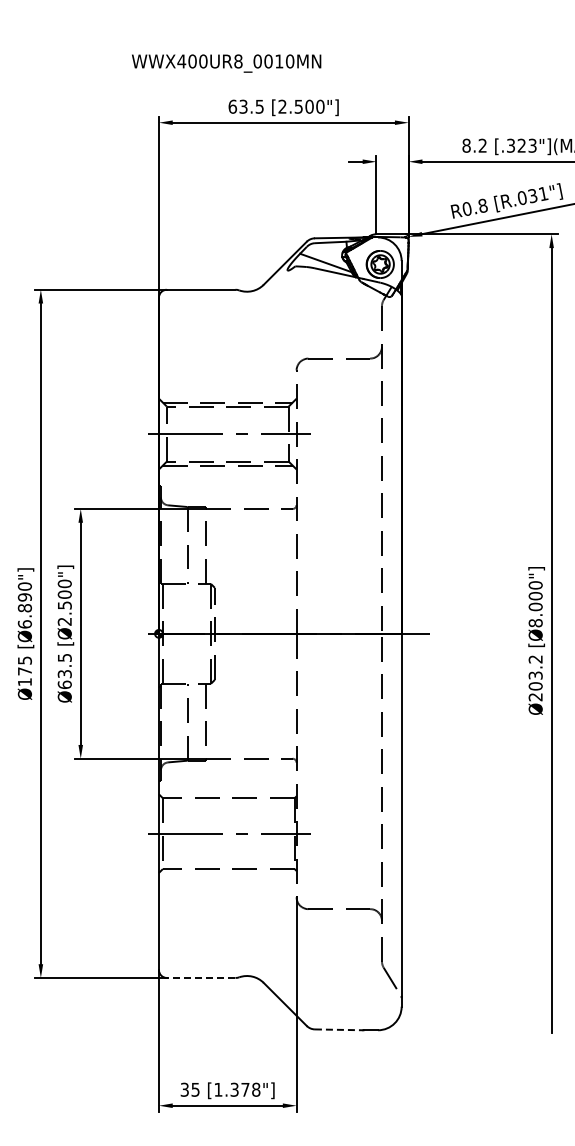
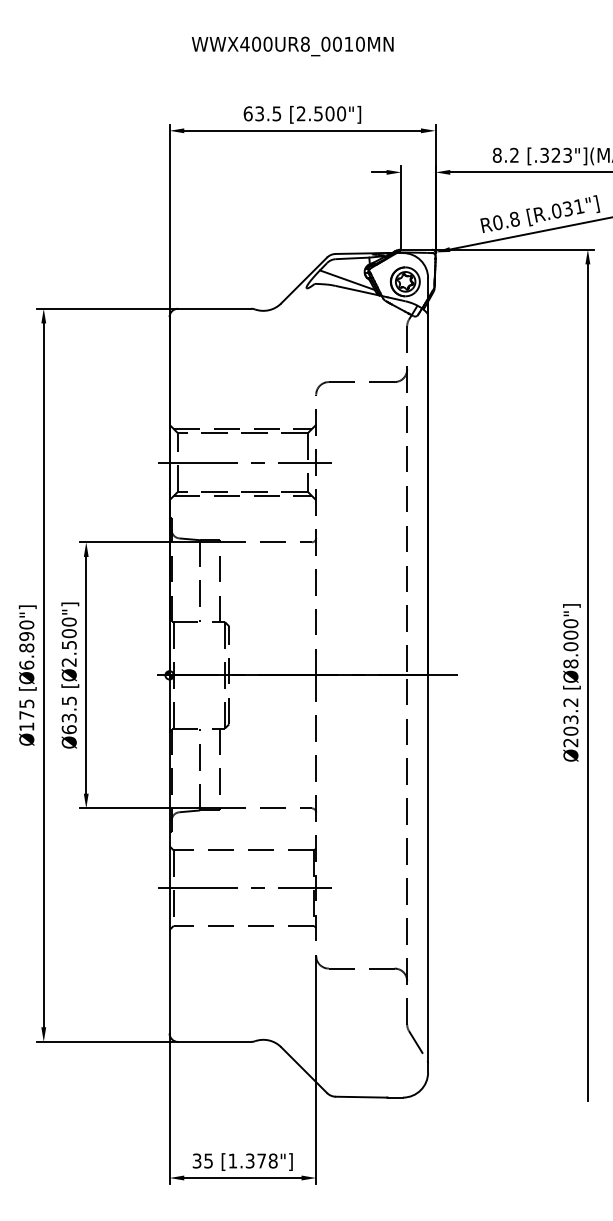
text: (226, 63) -> (292, 46), moved
line: (200, 977) -> (213, 1041), dashed -> solid
line: (339, 1029) -> (361, 1096), dashed -> solid

